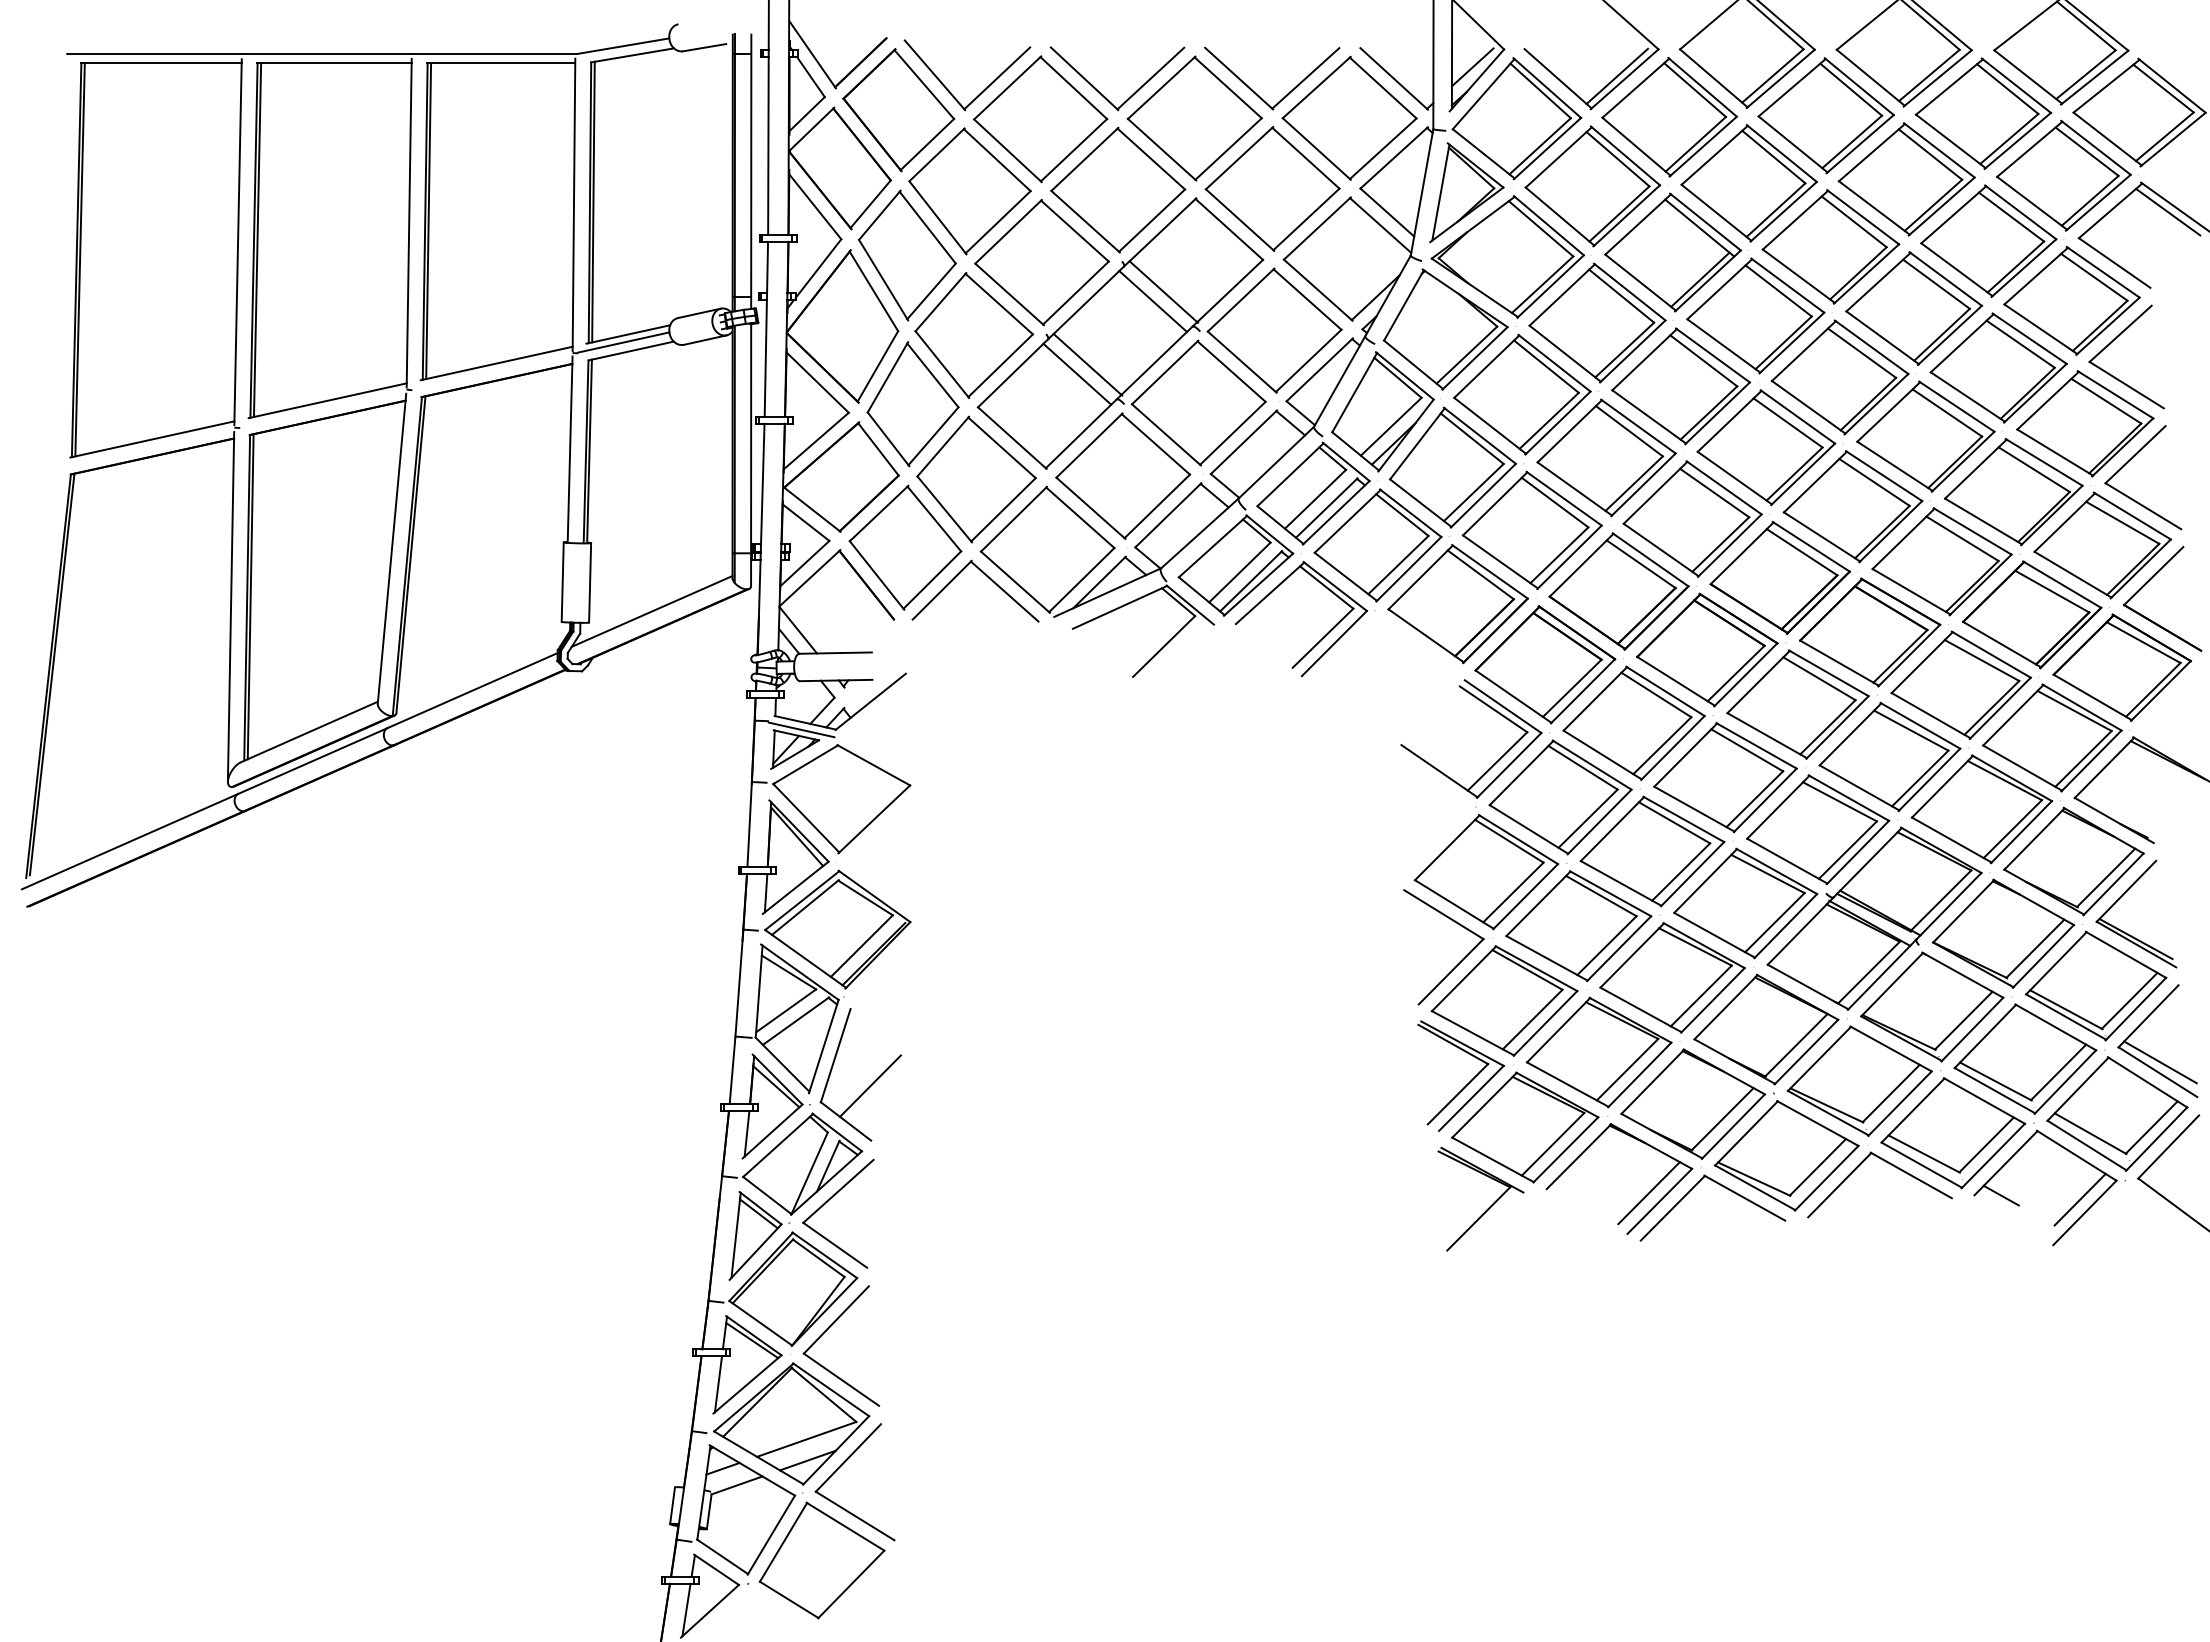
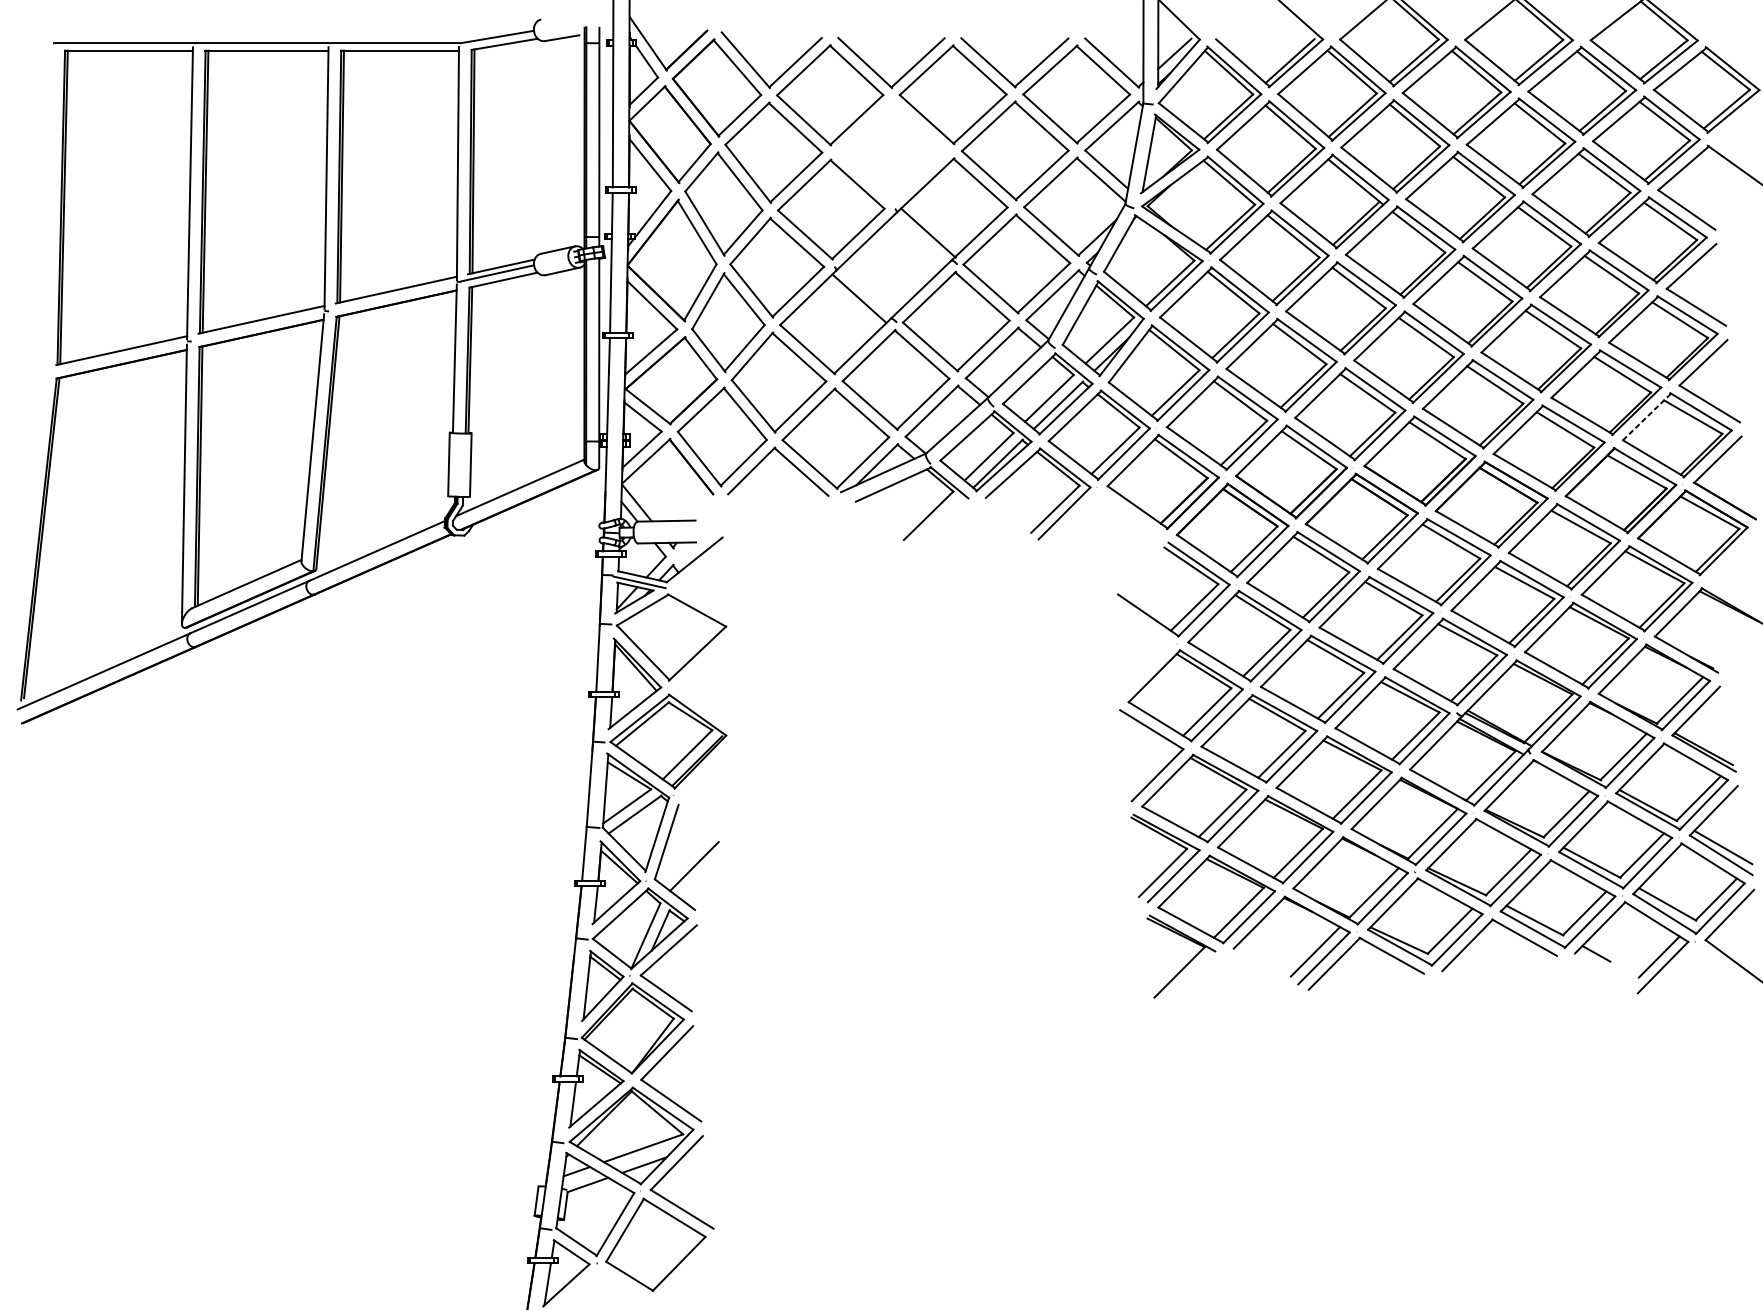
part: (1118, 189) -> (892, 151), removed
line: (2168, 211) -> (1729, 168), removed
line: (1153, 301) -> (920, 240), removed
line: (1087, 364) -> (867, 290), removed
line: (2065, 522) -> (1647, 416), solid -> dashed

